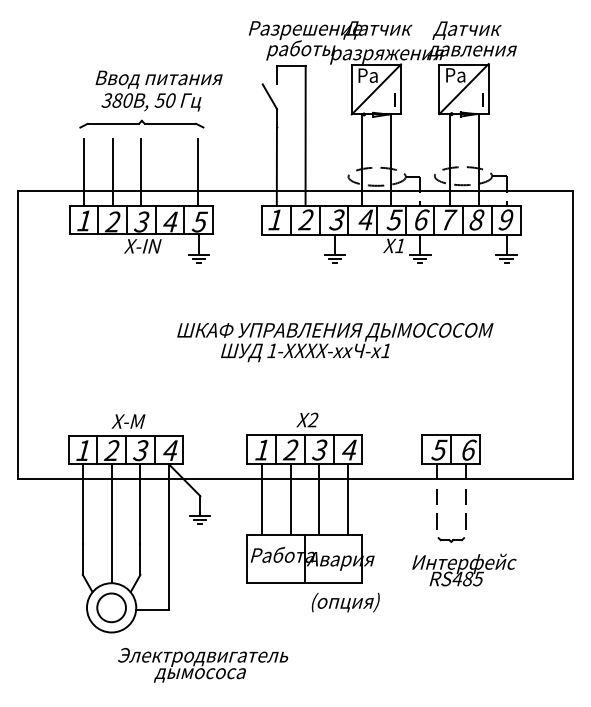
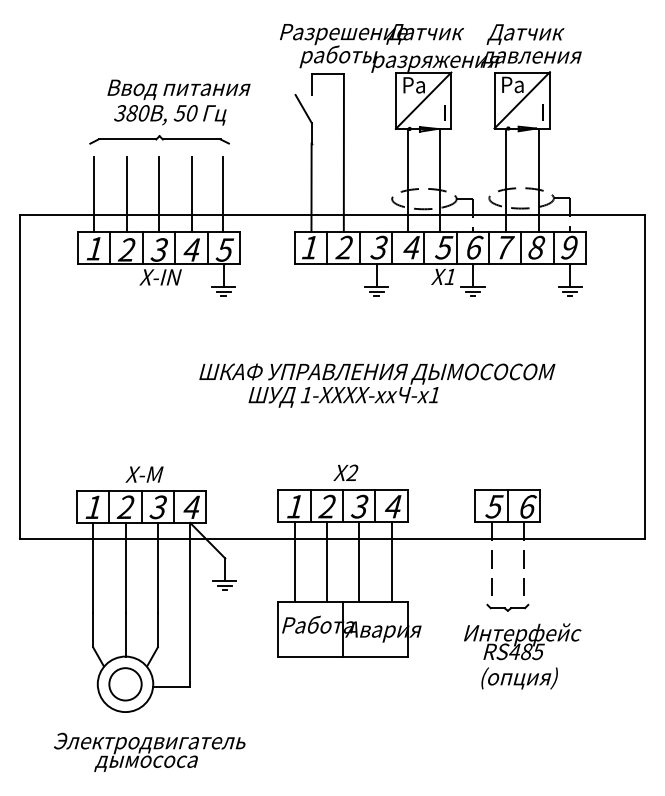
line: (170, 172) -> (191, 194), added
part: (451, 539) -> (508, 607), size x1.43
text: (345, 602) -> (519, 678), moved
text: (203, 665) -> (150, 752), moved

